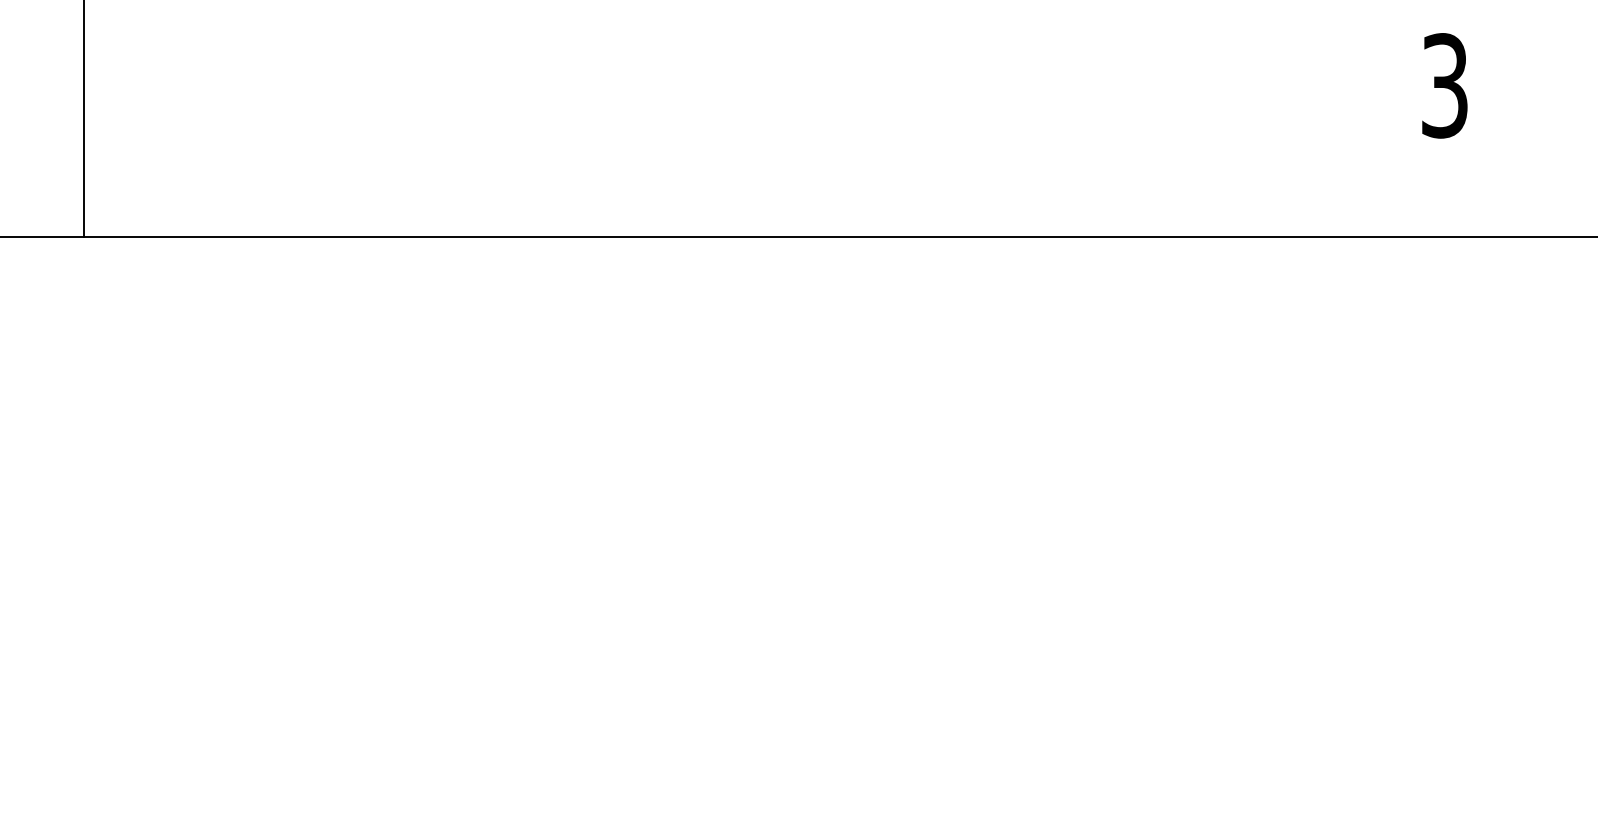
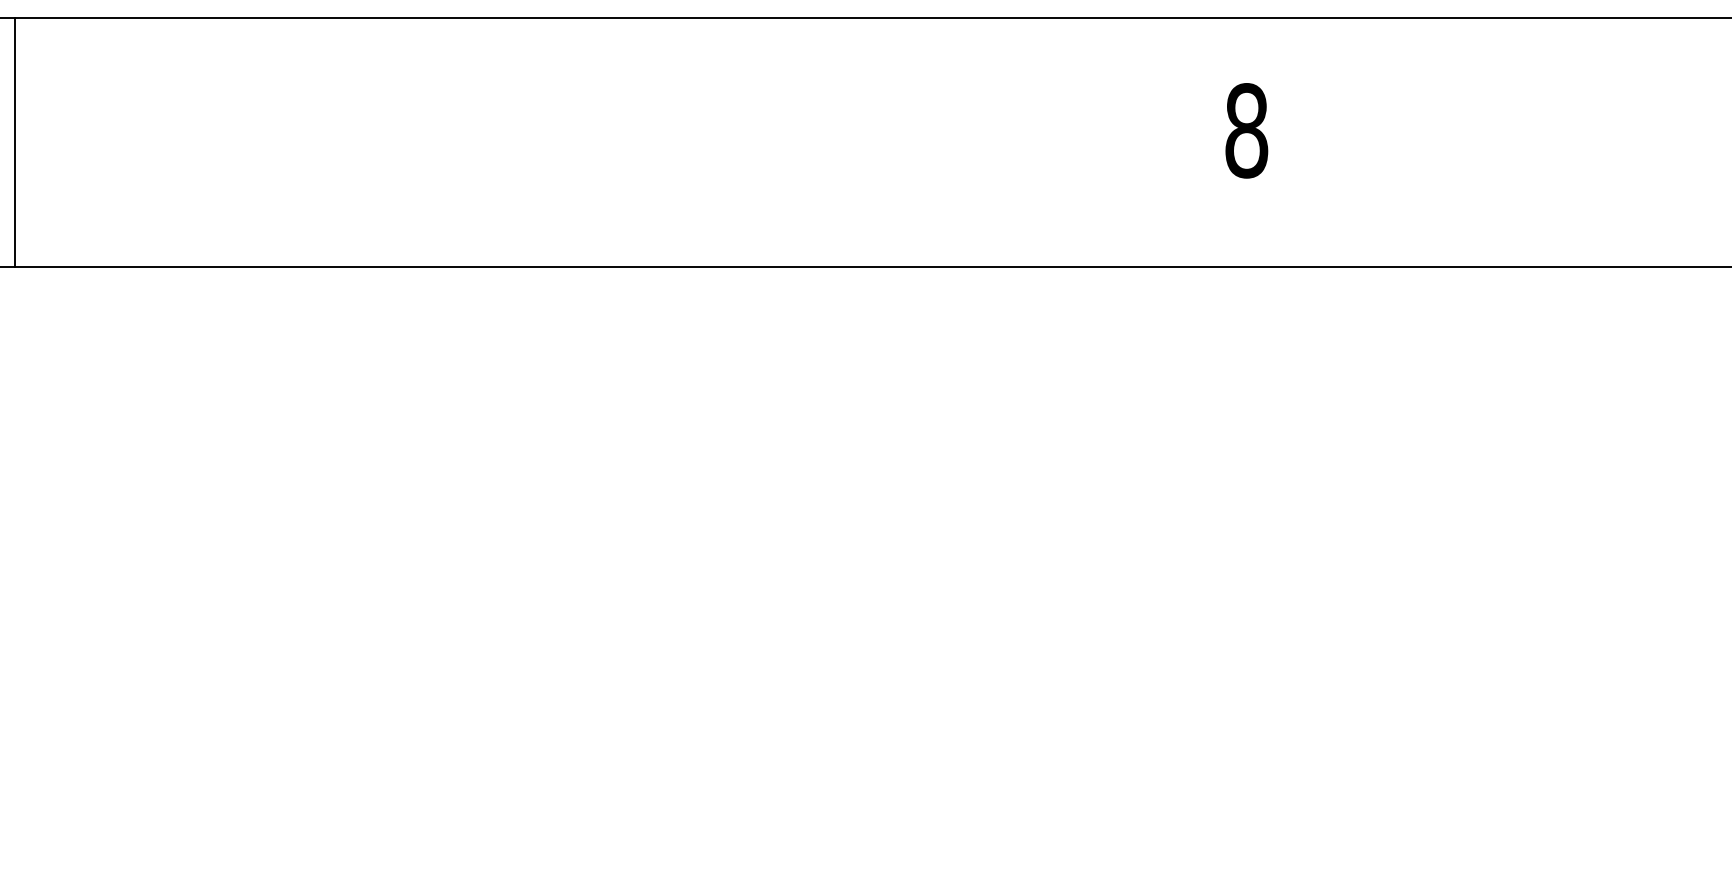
text: (1444, 85) -> (1246, 130), 3 -> 8

